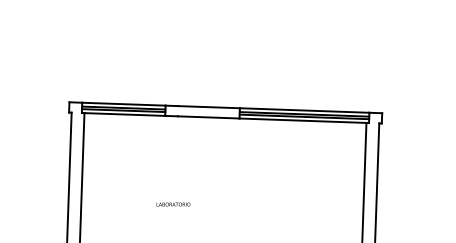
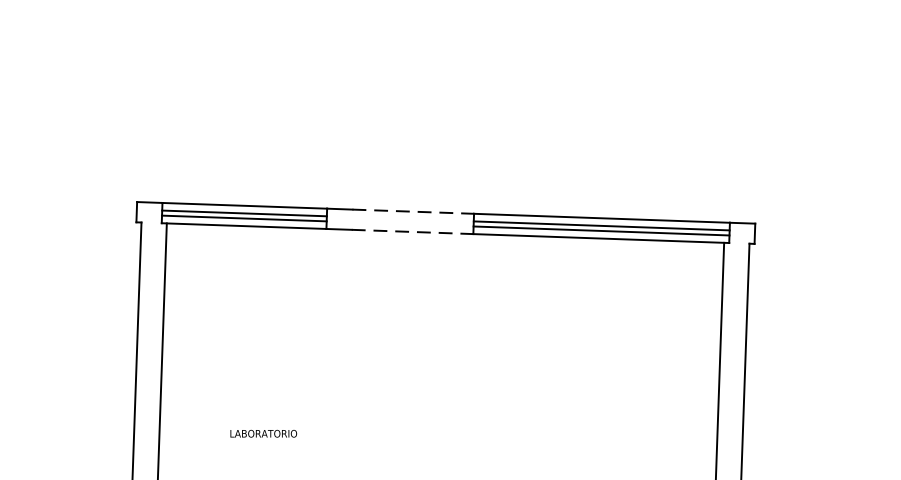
line: (209, 107) -> (413, 212), solid -> dashed
line: (208, 117) -> (411, 232), solid -> dashed
text: (173, 204) -> (263, 433), moved

